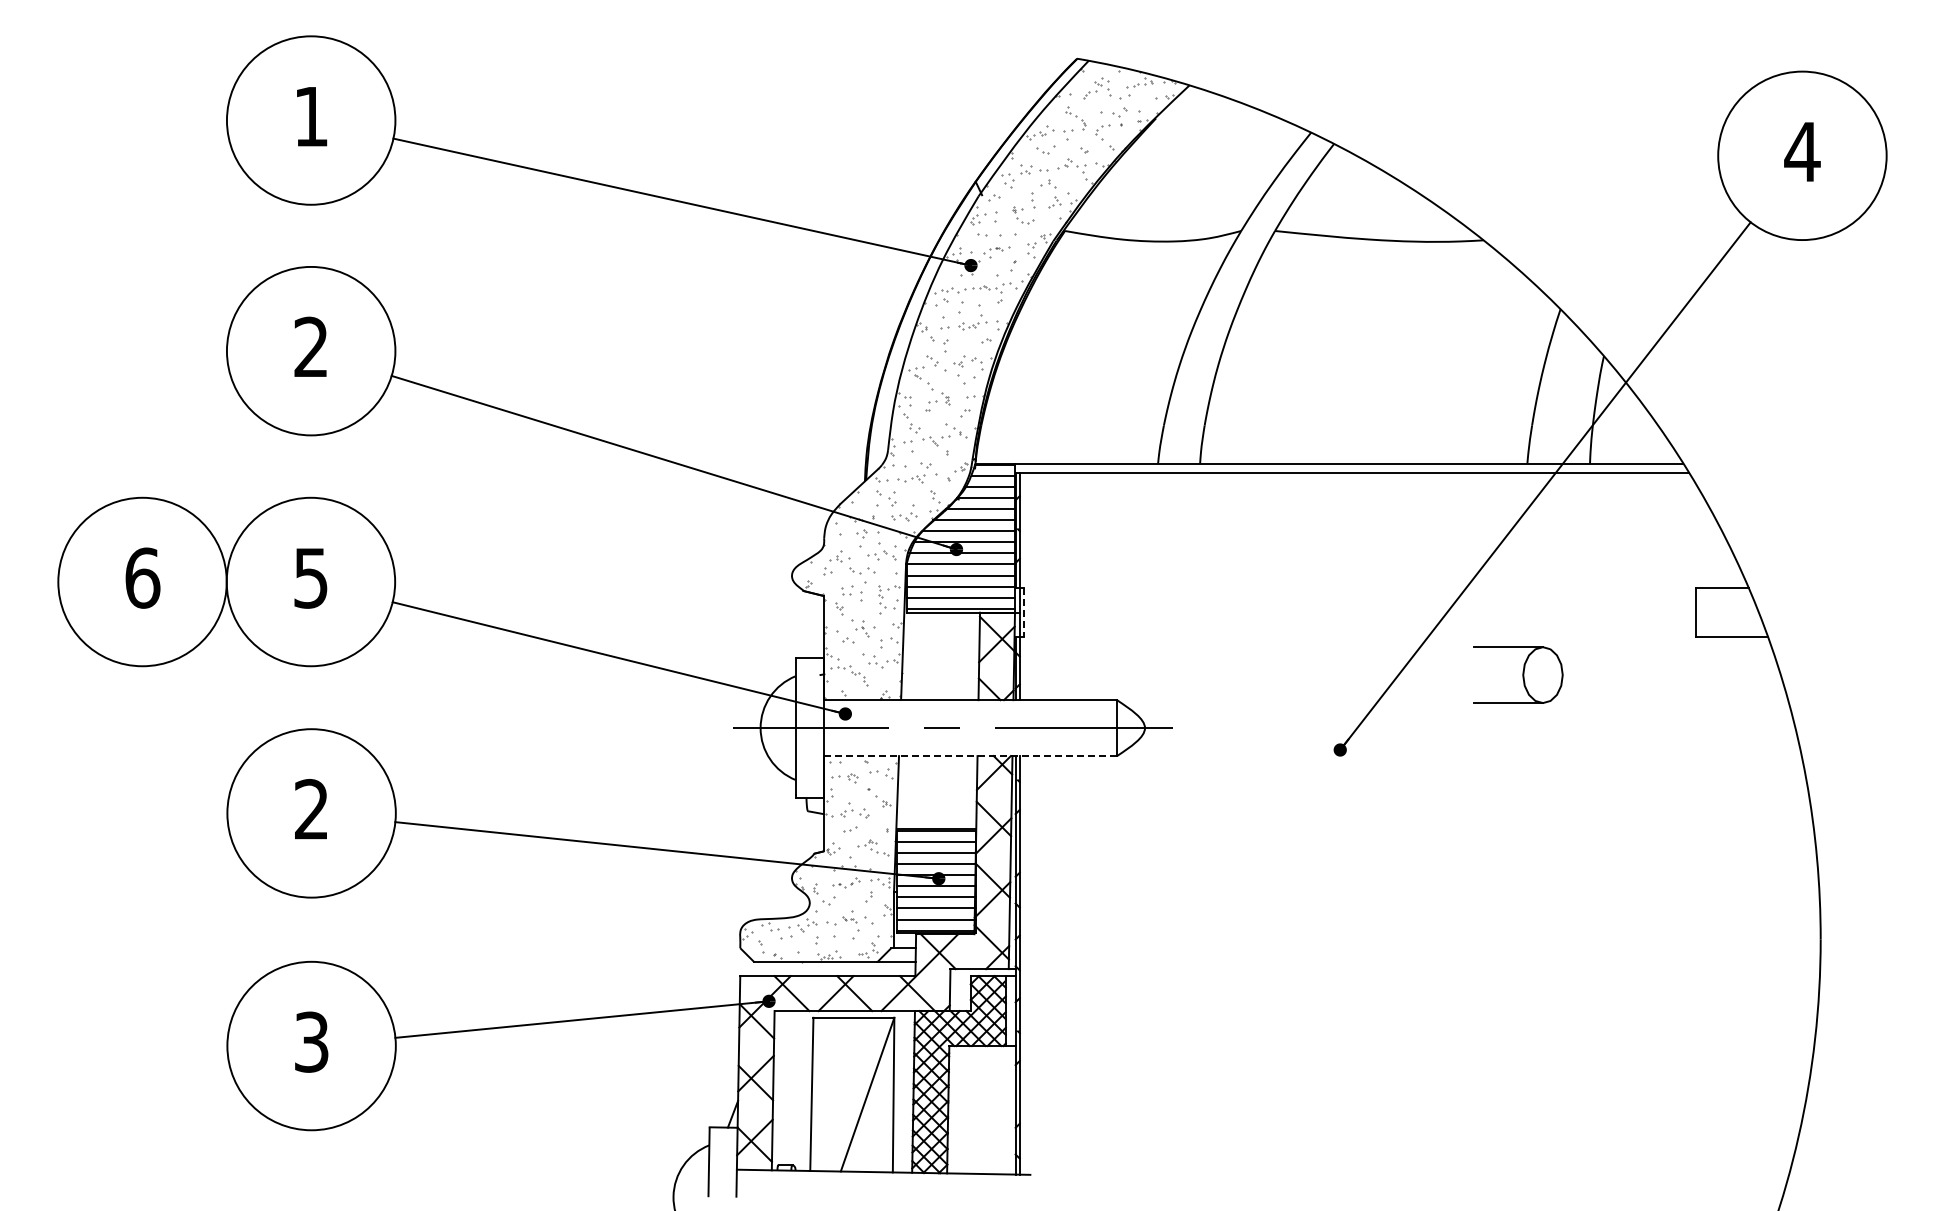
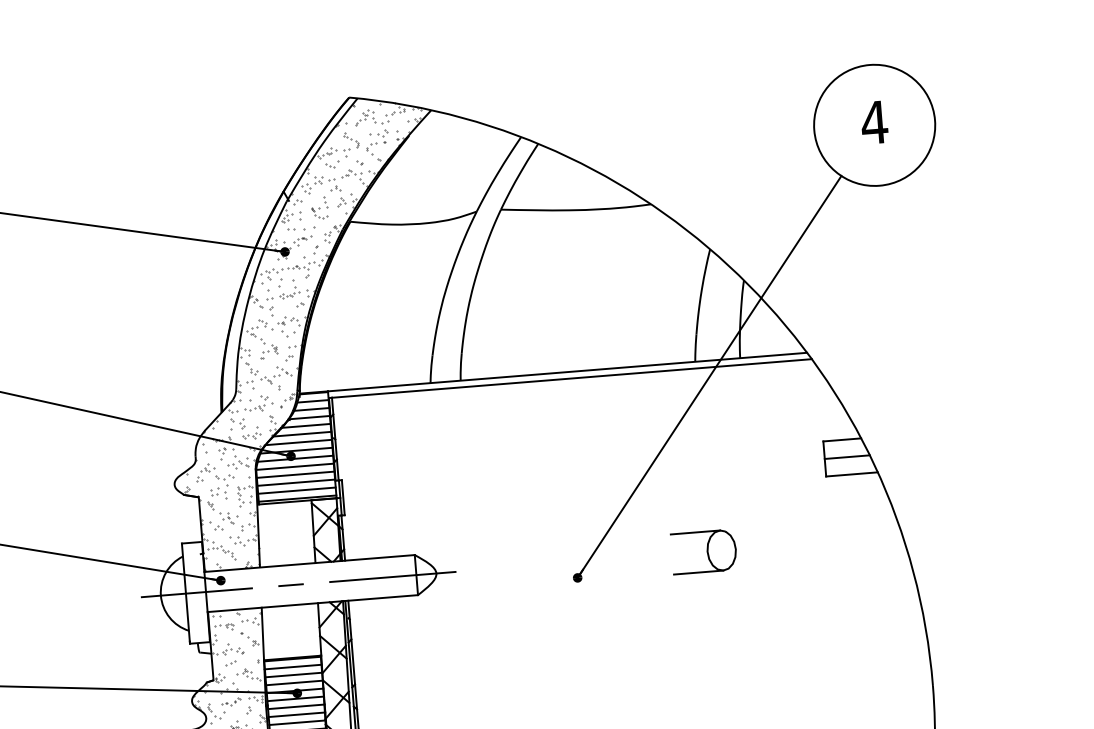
line: (1727, 612) -> (847, 457), added
line: (1024, 613) -> (343, 498), dashed -> solid
part: (1518, 674) -> (704, 551), moved
line: (970, 756) -> (312, 603), dashed -> solid

